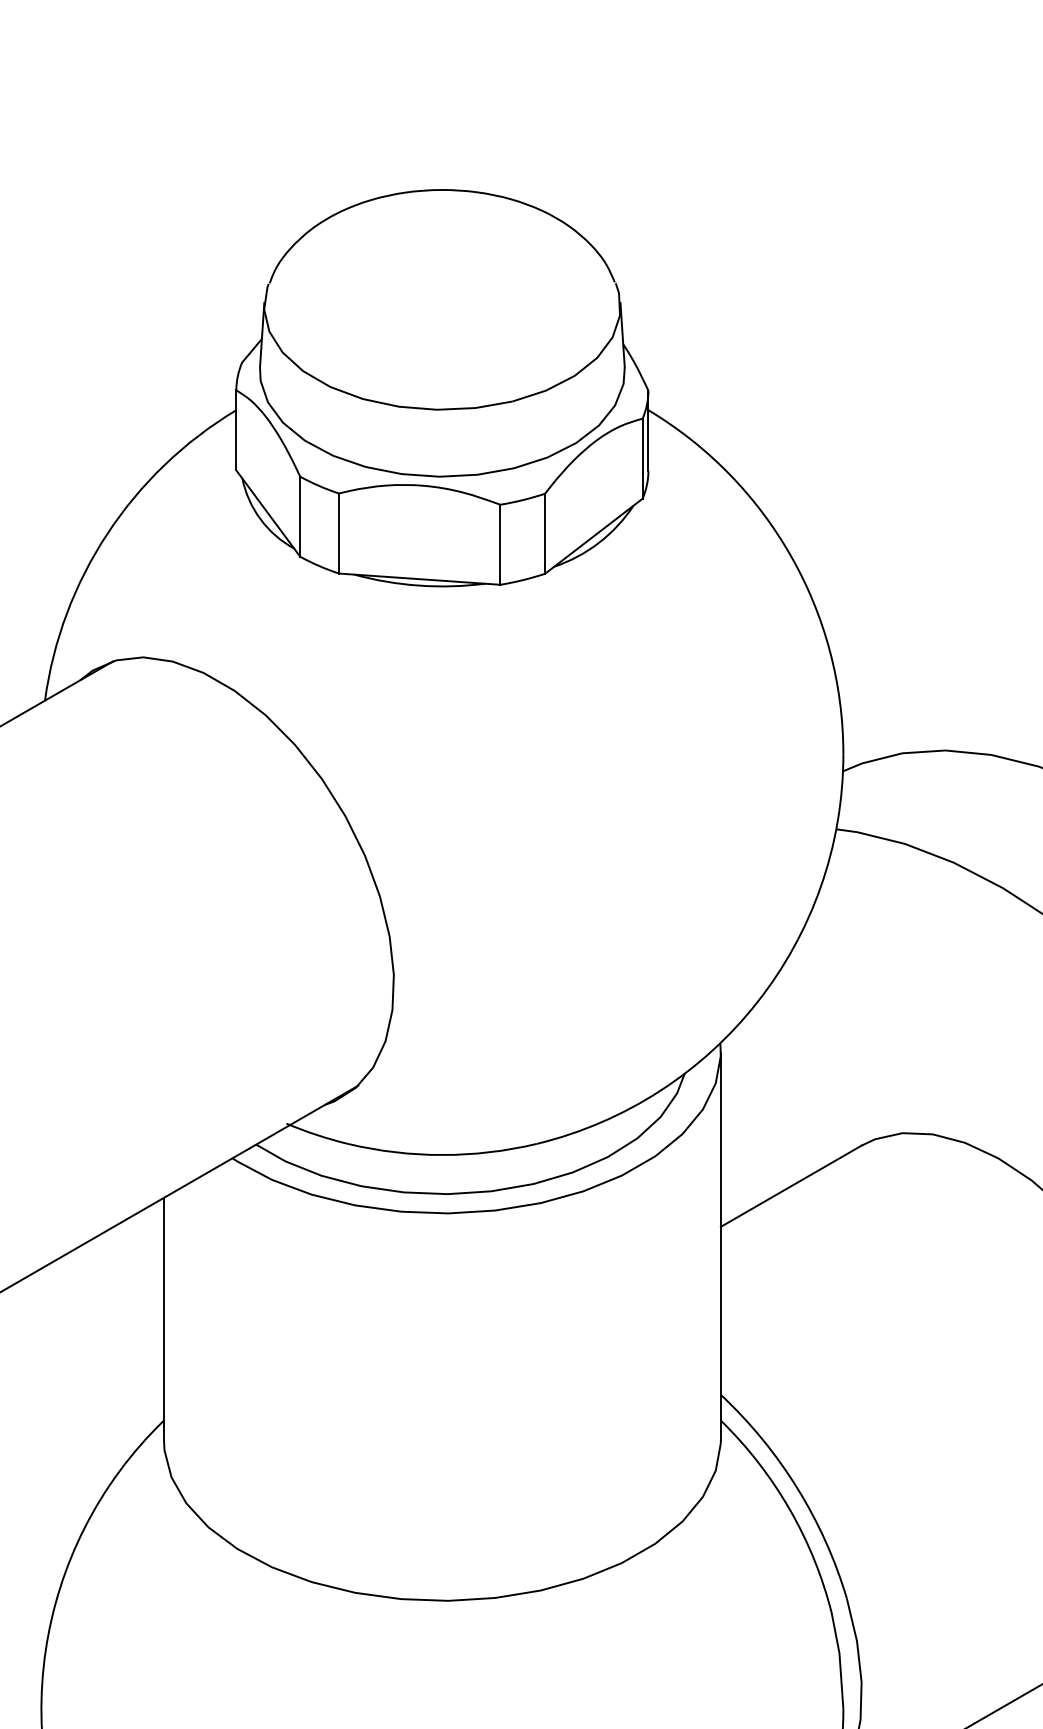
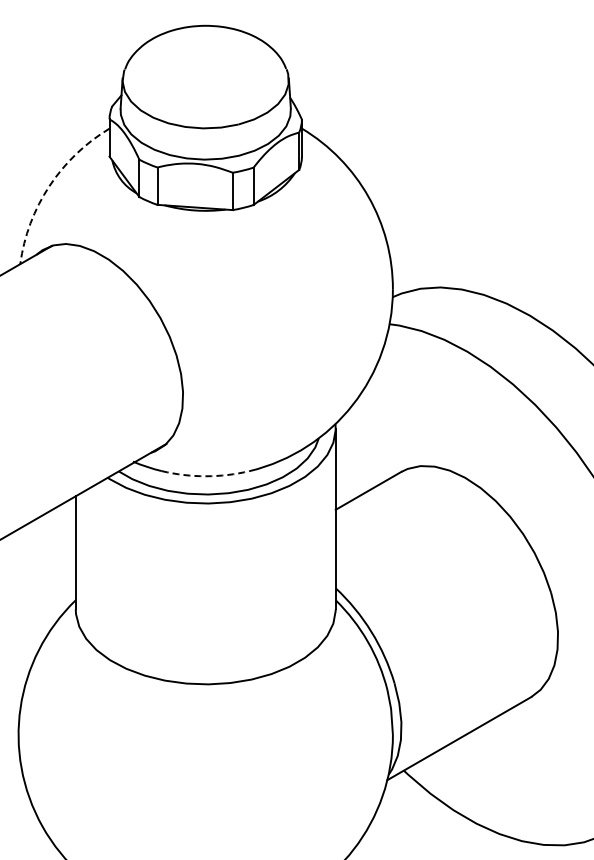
arc: (107, 534) -> (49, 186), solid -> dashed
arc: (441, 1155) -> (205, 476), solid -> dashed

